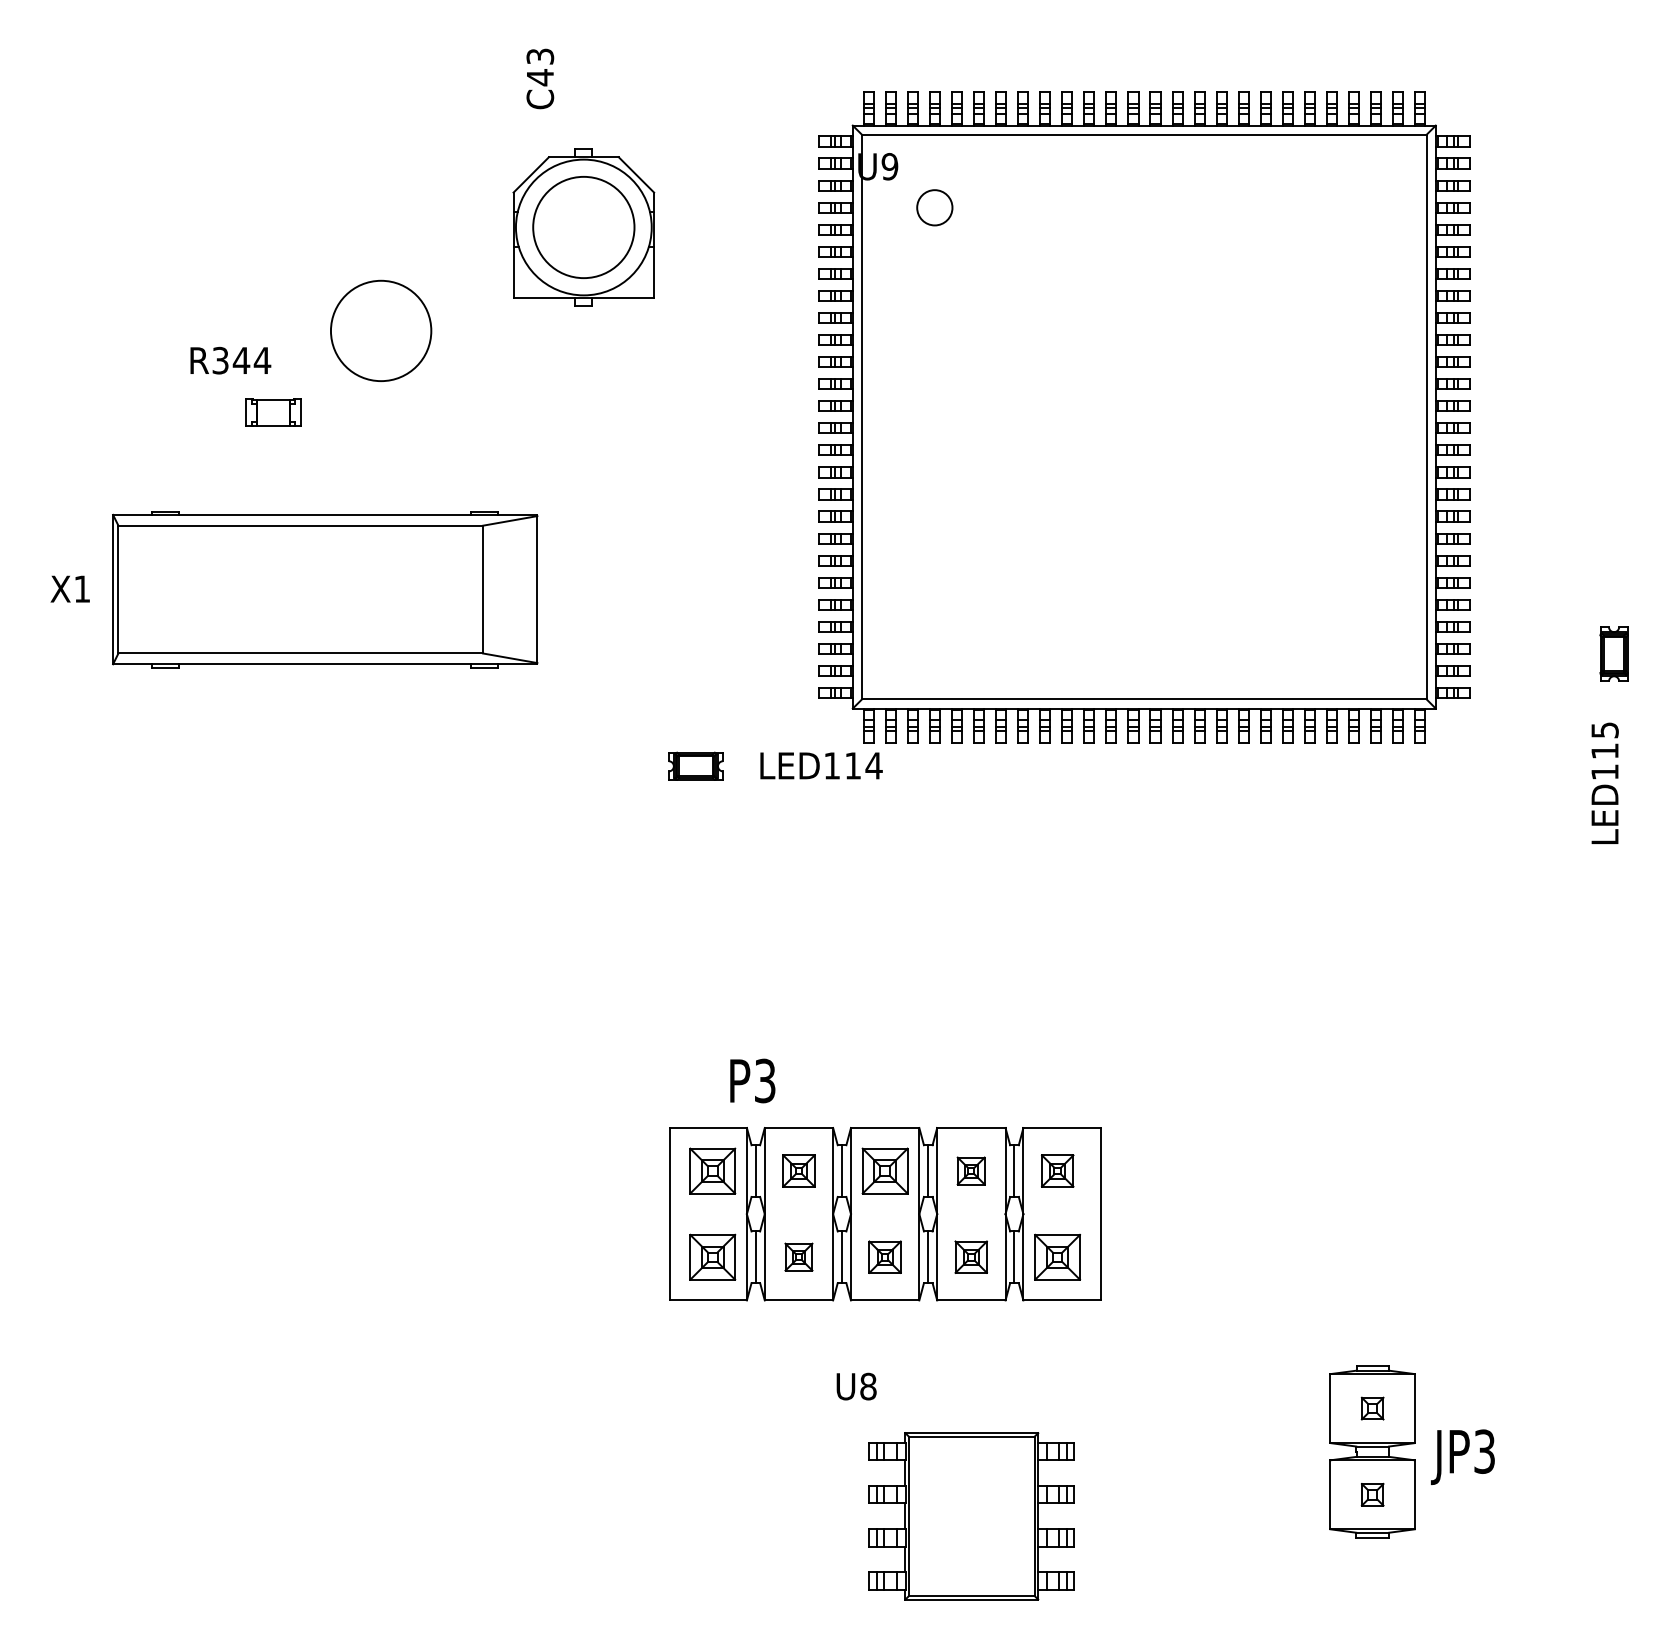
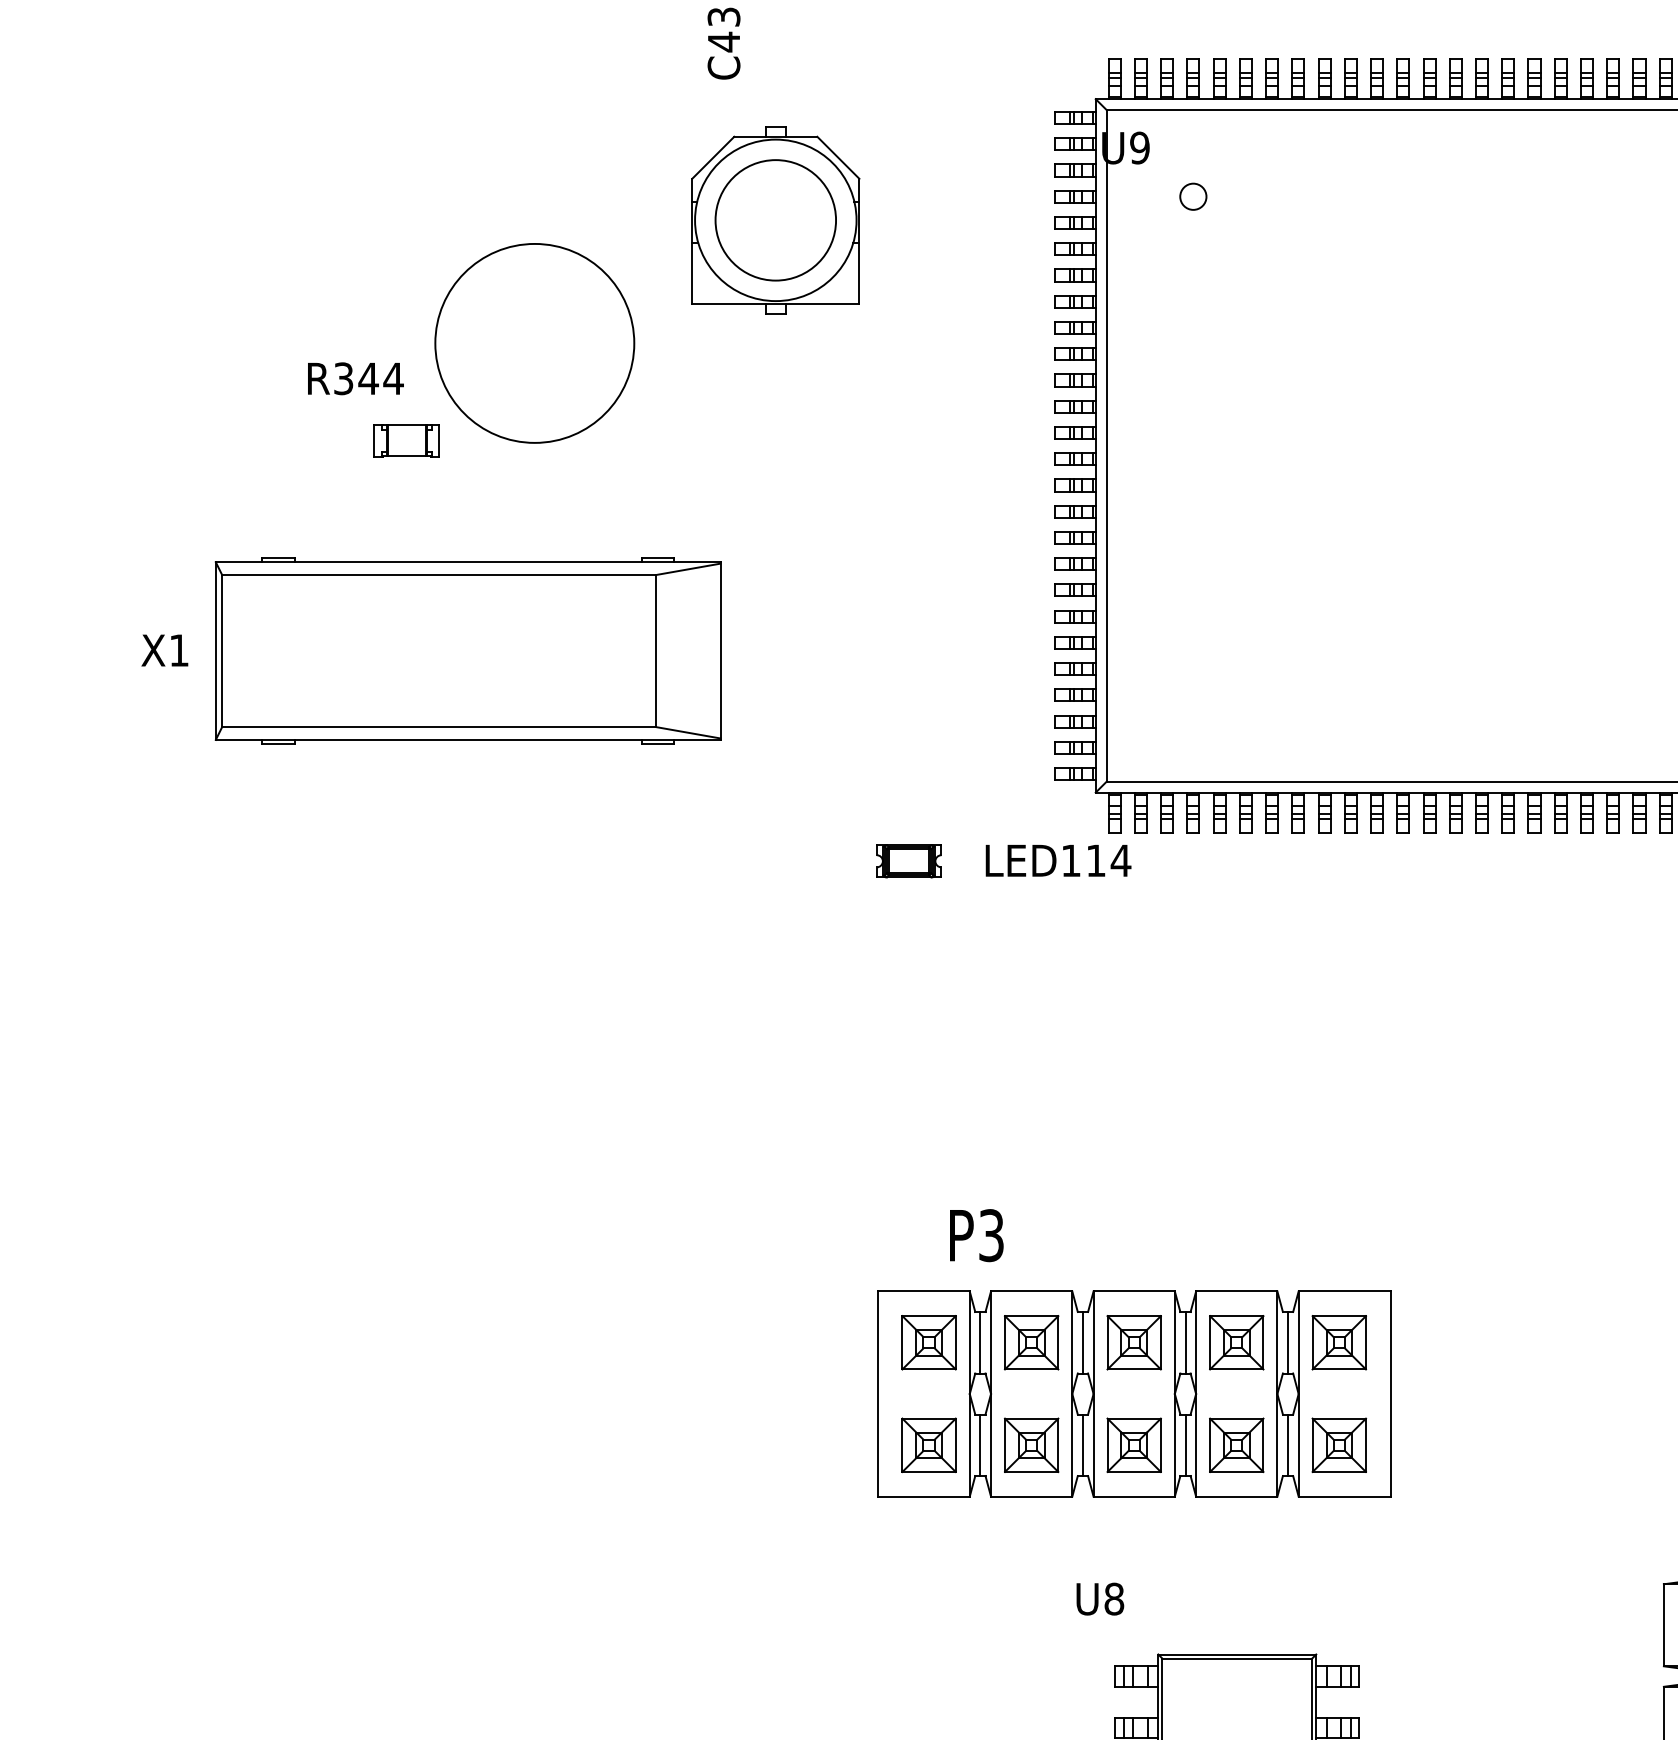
circle: (934, 207) -> (1192, 196), size x0.62
circle: (380, 330) -> (533, 342), size x1.67
part: (798, 1170) -> (1031, 1342), size x1.43
part: (970, 1170) -> (1235, 1342), size x1.67
part: (1057, 1170) -> (1339, 1342), size x1.43
part: (798, 1256) -> (1031, 1444), size x1.67
part: (884, 1256) -> (1133, 1444), size x1.43
part: (970, 1256) -> (1235, 1444), size x1.43

